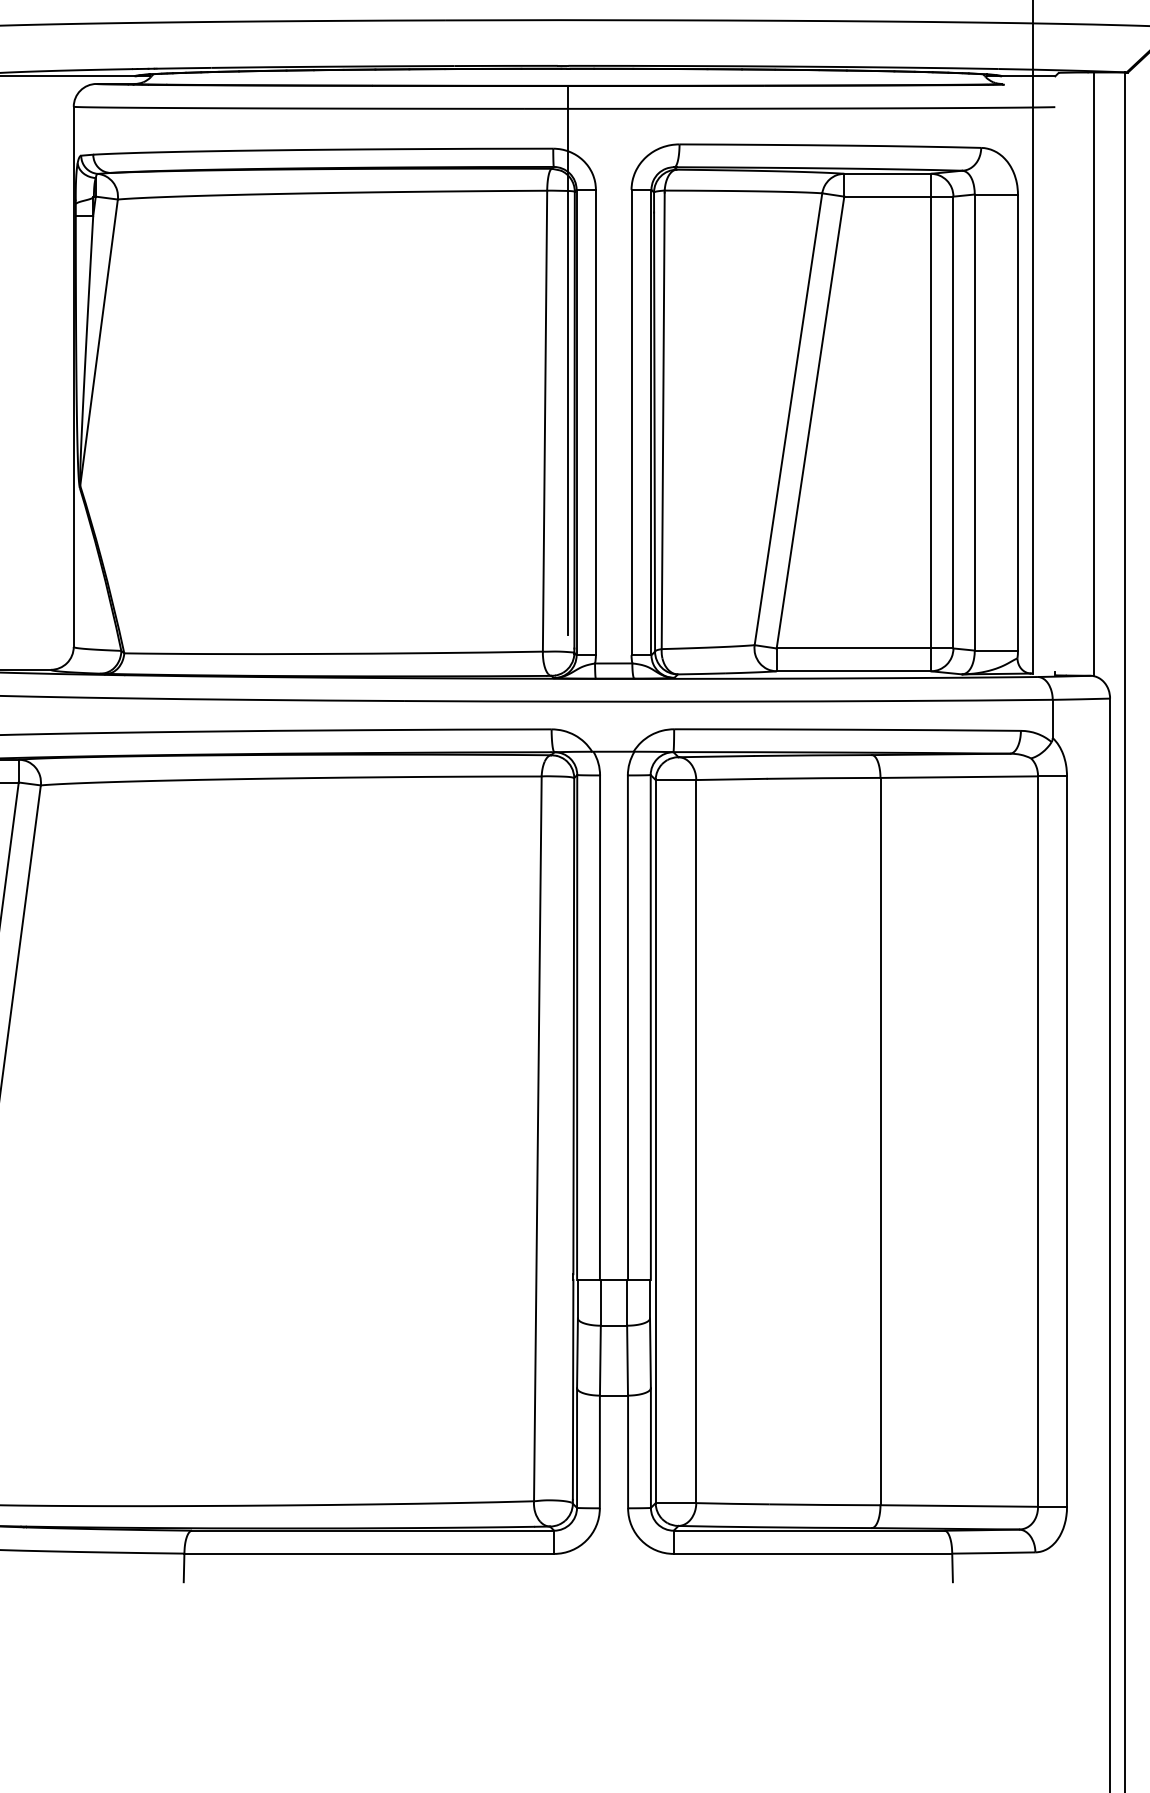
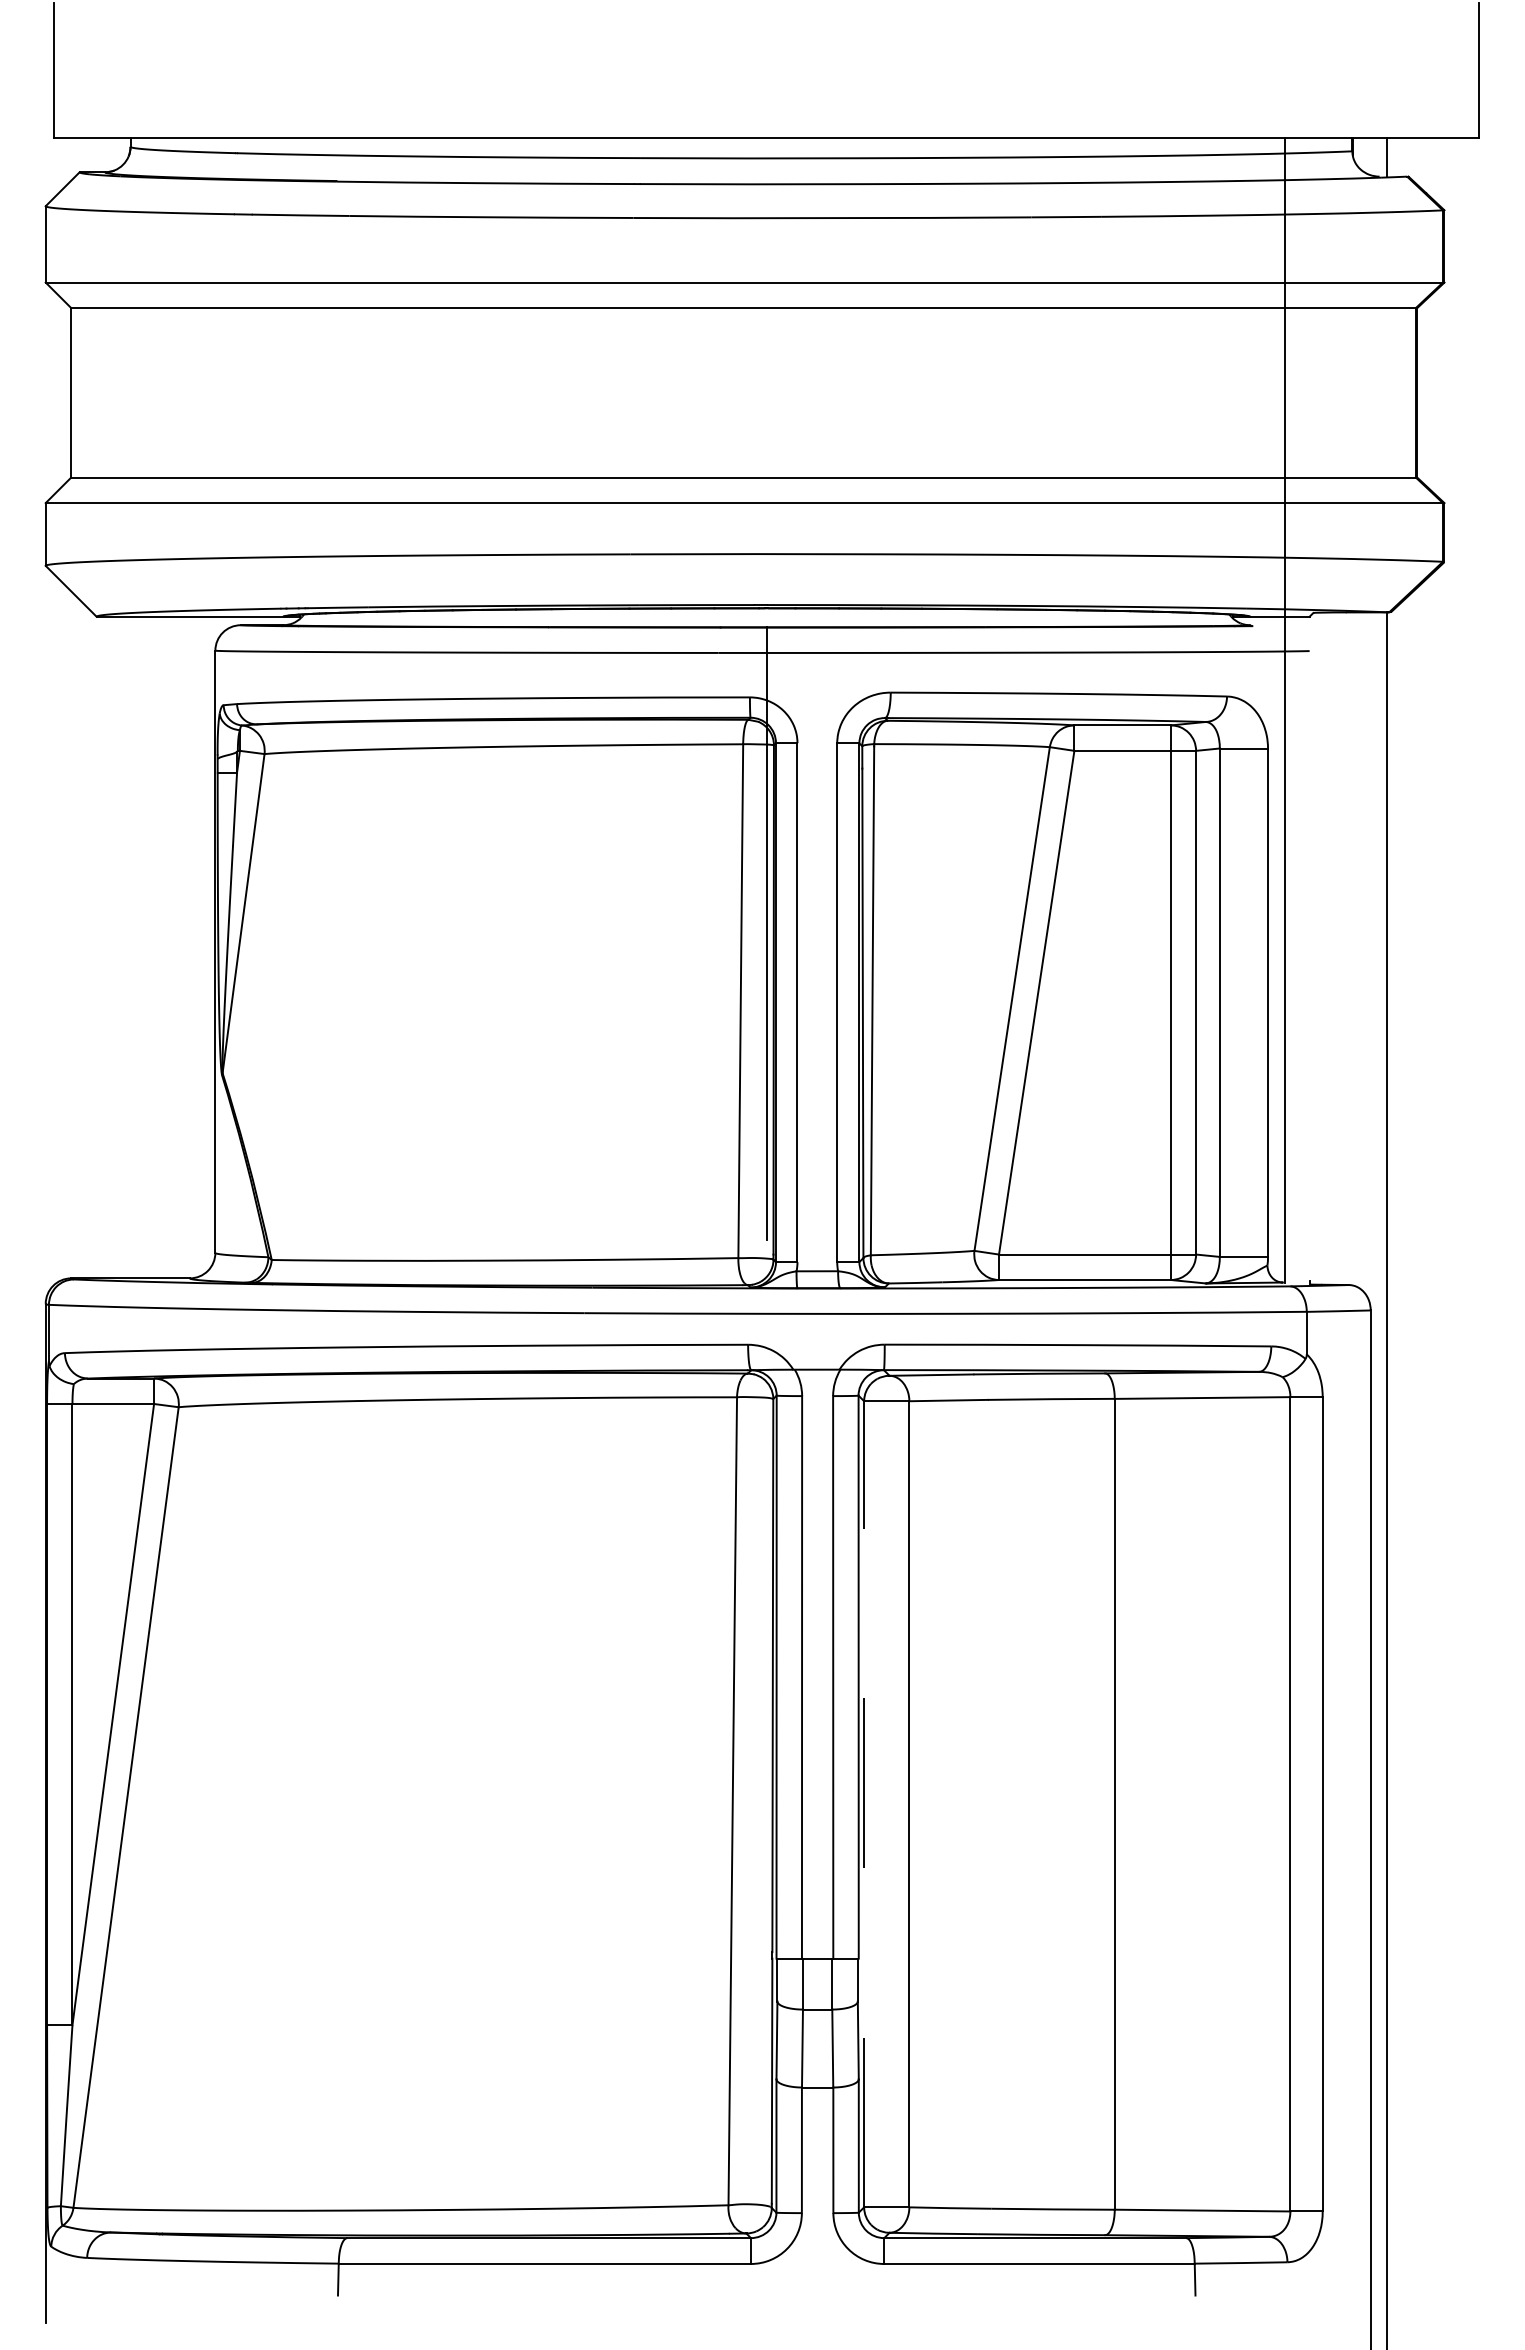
line: (1094, 373) -> (1353, 948), removed
line: (656, 1140) -> (864, 1803), solid -> dashed

